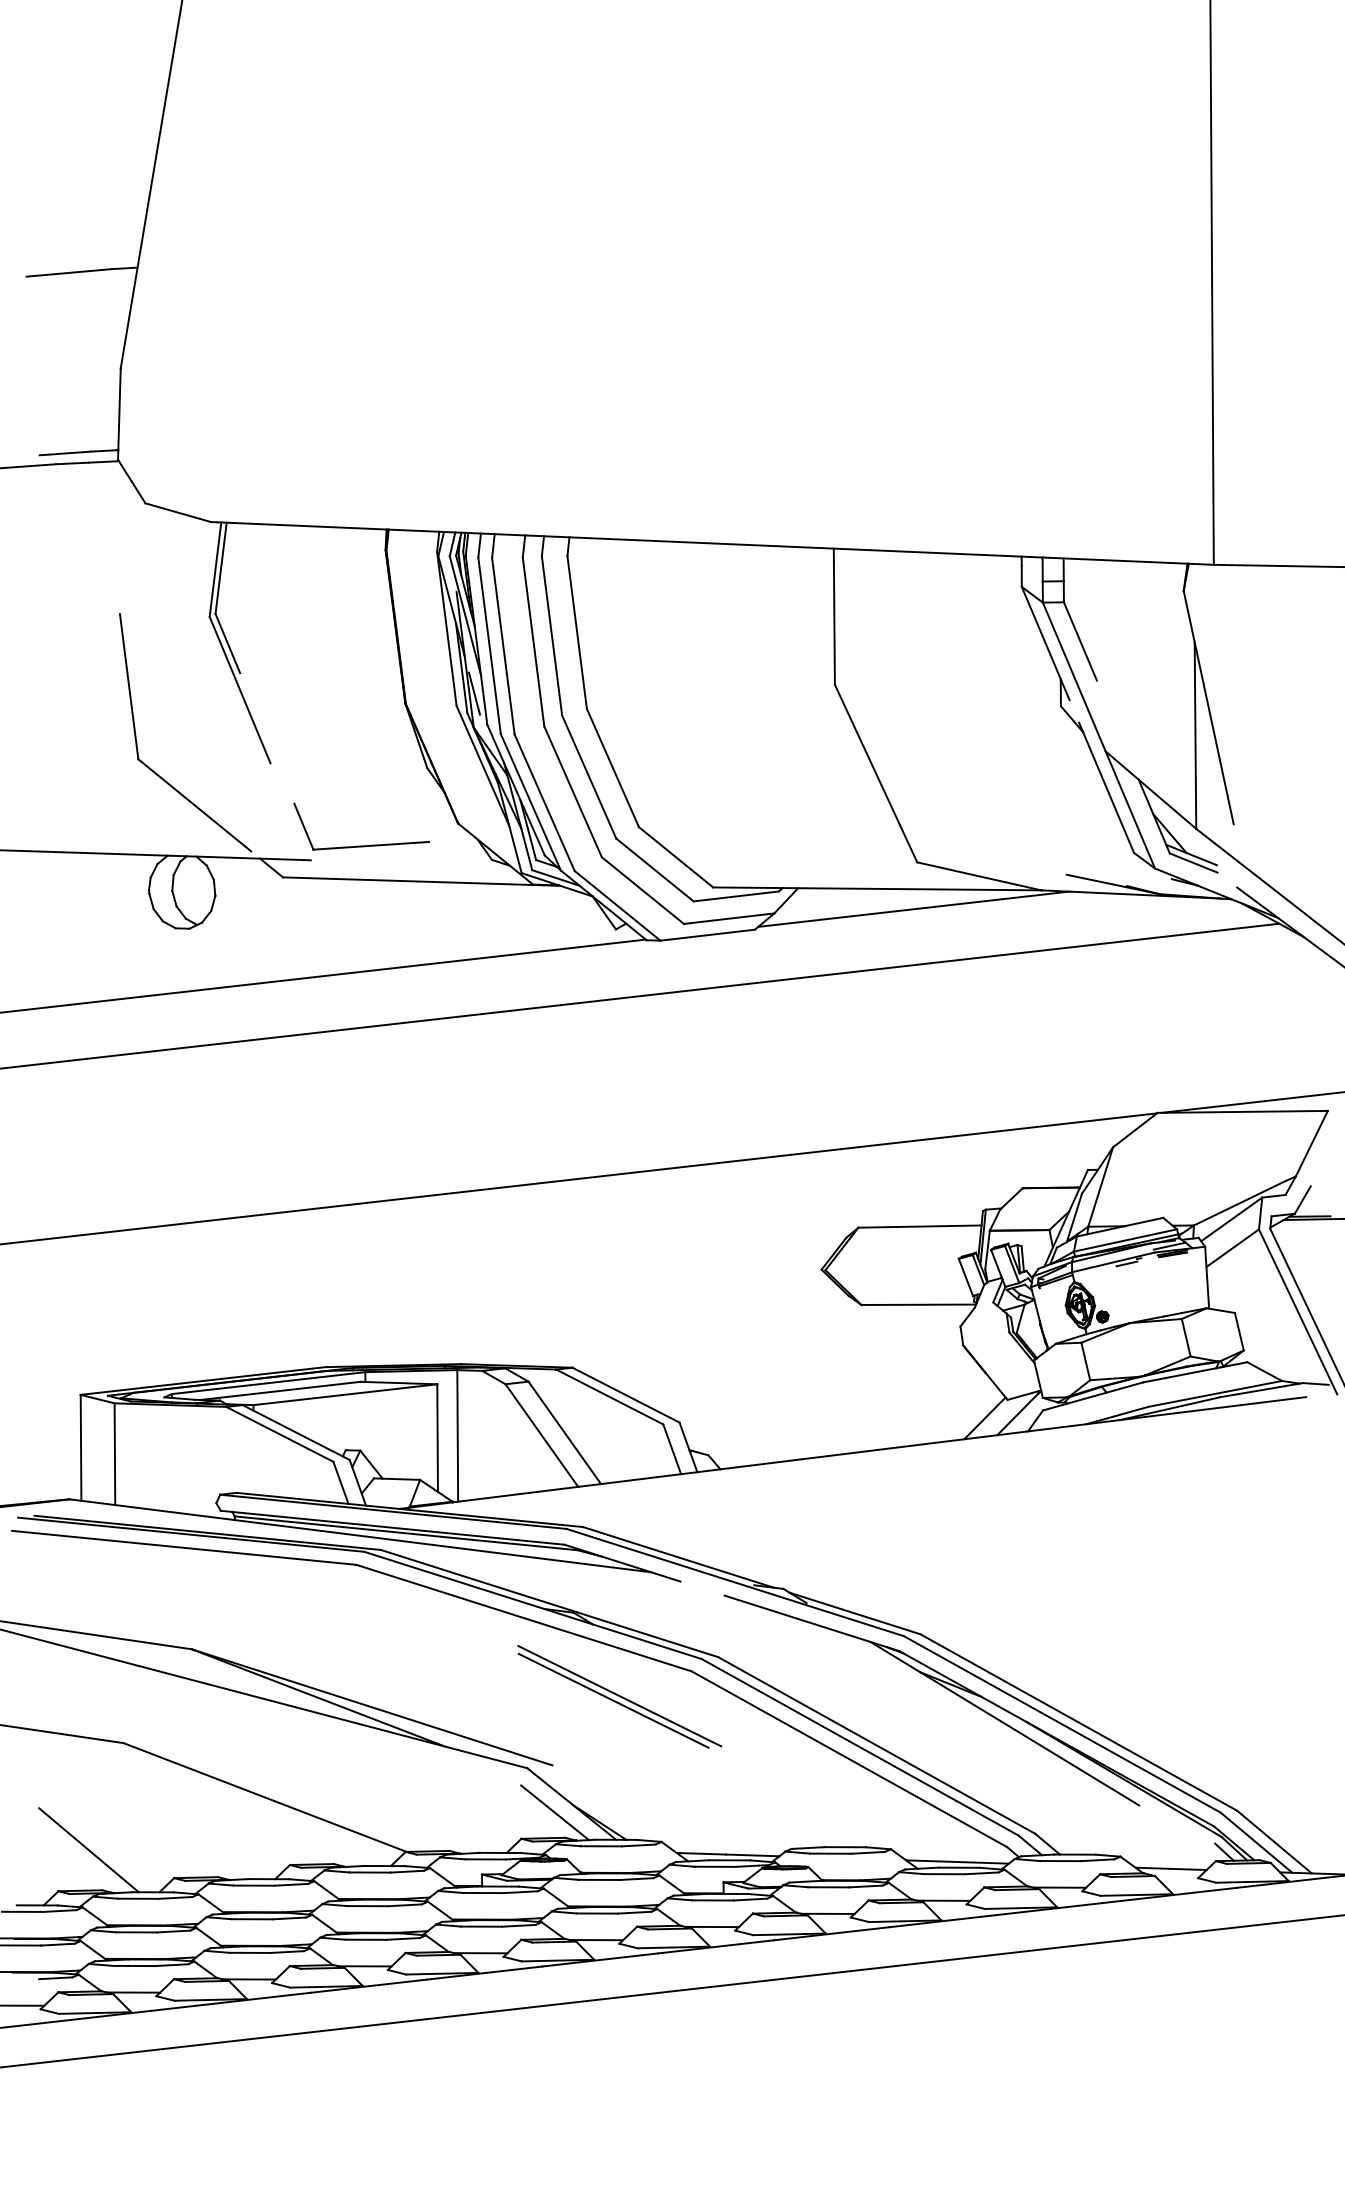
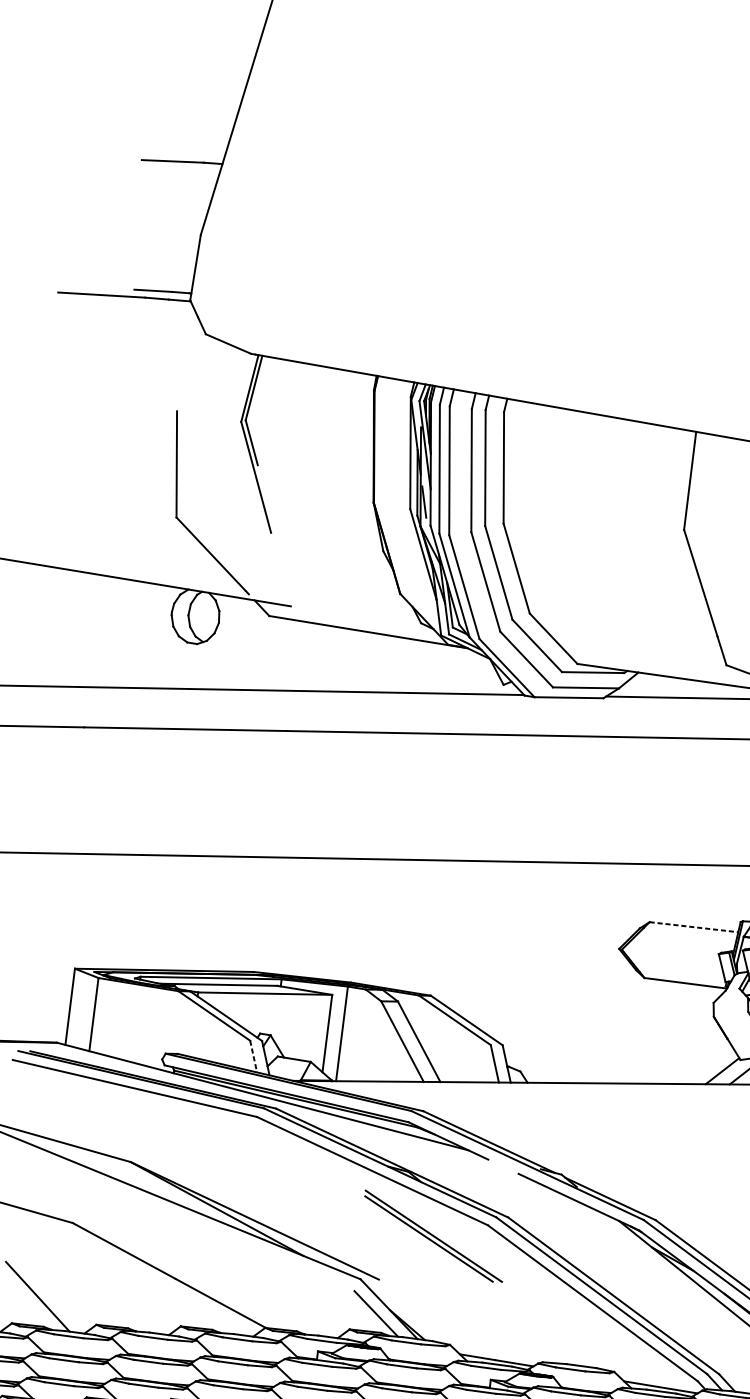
part: (361, 845) -> (328, 600), removed
line: (919, 1226) -> (693, 927), solid -> dashed
line: (341, 1483) -> (253, 1057), solid -> dashed

